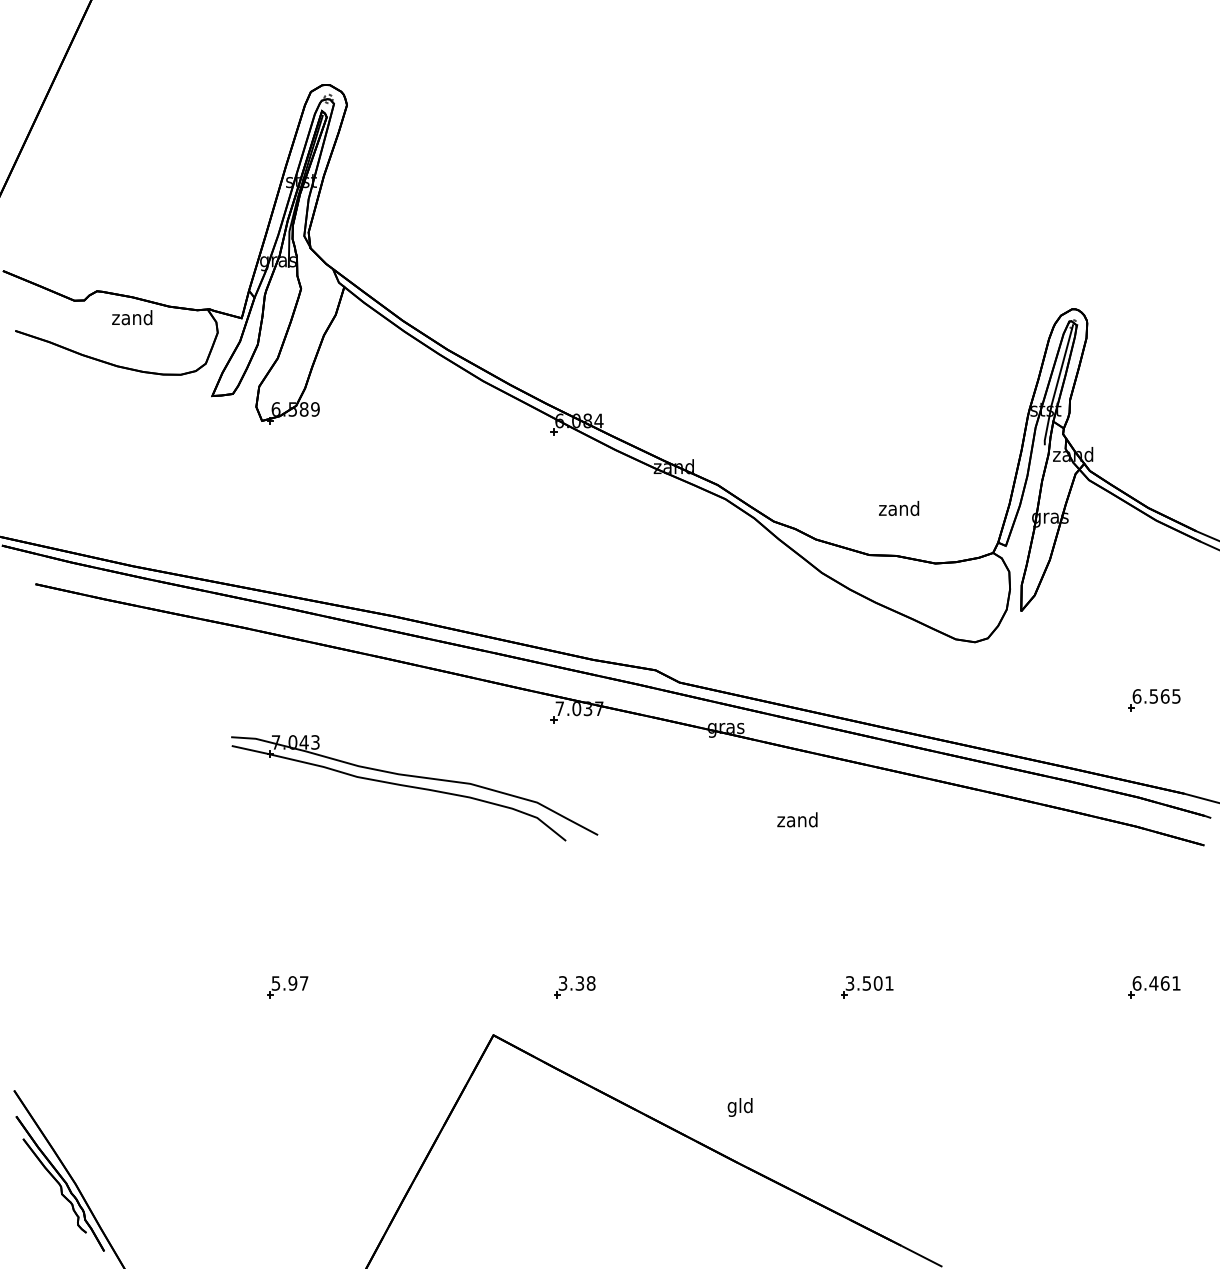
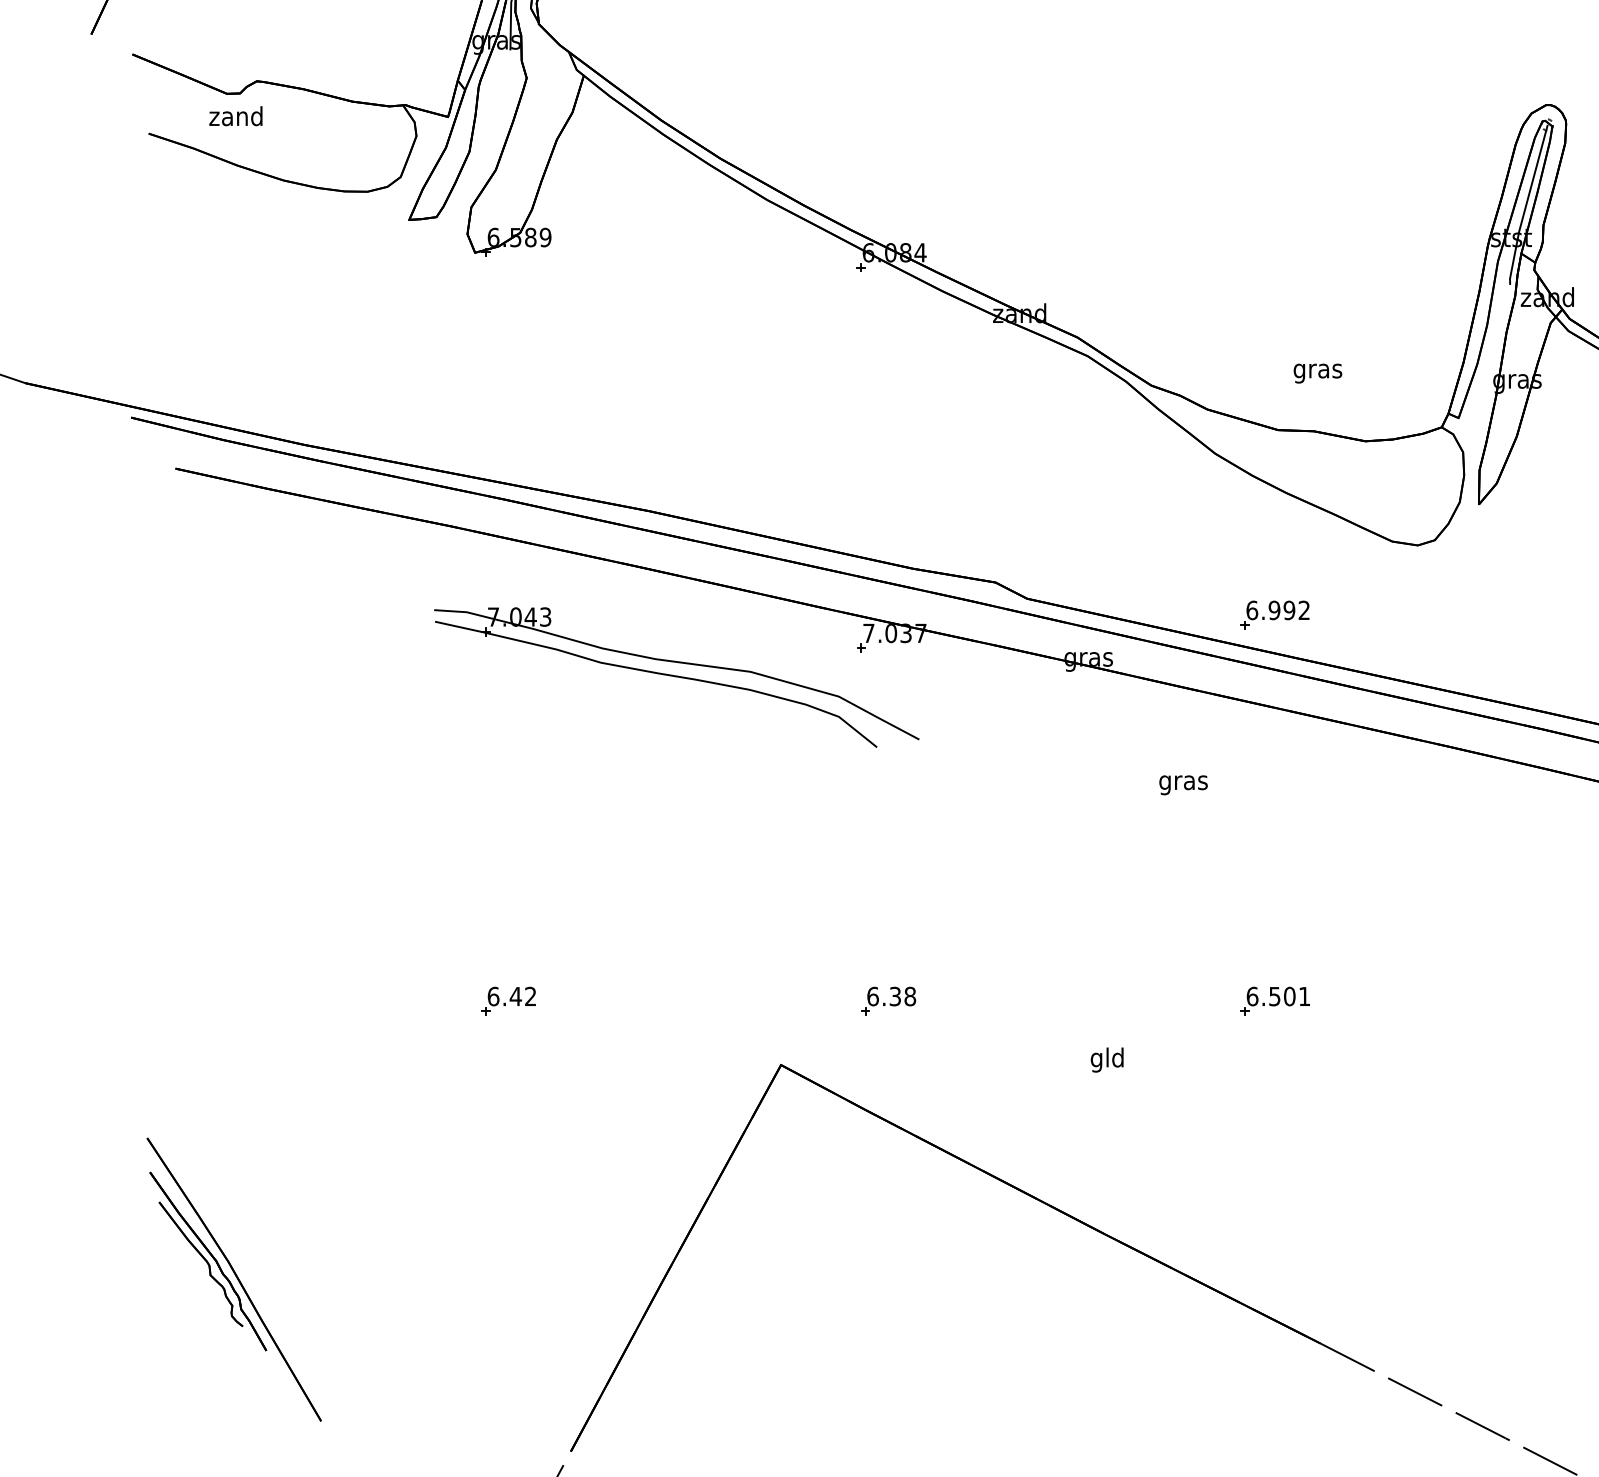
text: (132, 317) -> (236, 115), moved
text: (899, 509) -> (1317, 369), zand -> gras
part: (866, 695) -> (1274, 615), added
part: (414, 788) -> (676, 677), moved
text: (797, 821) -> (1183, 782), zand -> gras
text: (289, 983) -> (511, 996), 5.97 -> 6.42
text: (562, 983) -> (872, 996), 3.38 -> 6.38
text: (849, 983) -> (1251, 996), 3.501 -> 6.501
text: (739, 1107) -> (1106, 1060), moved

